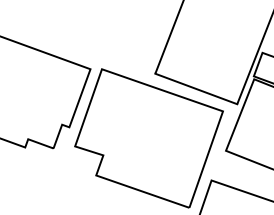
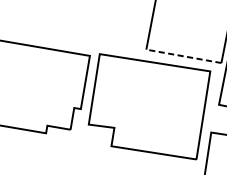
line: (196, 88) -> (183, 55), solid -> dashed

